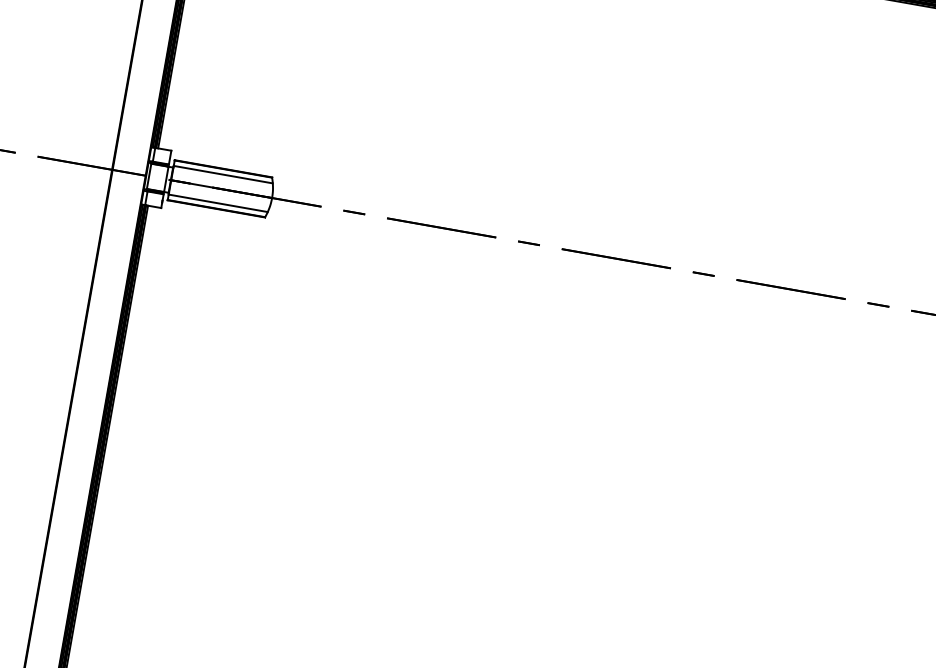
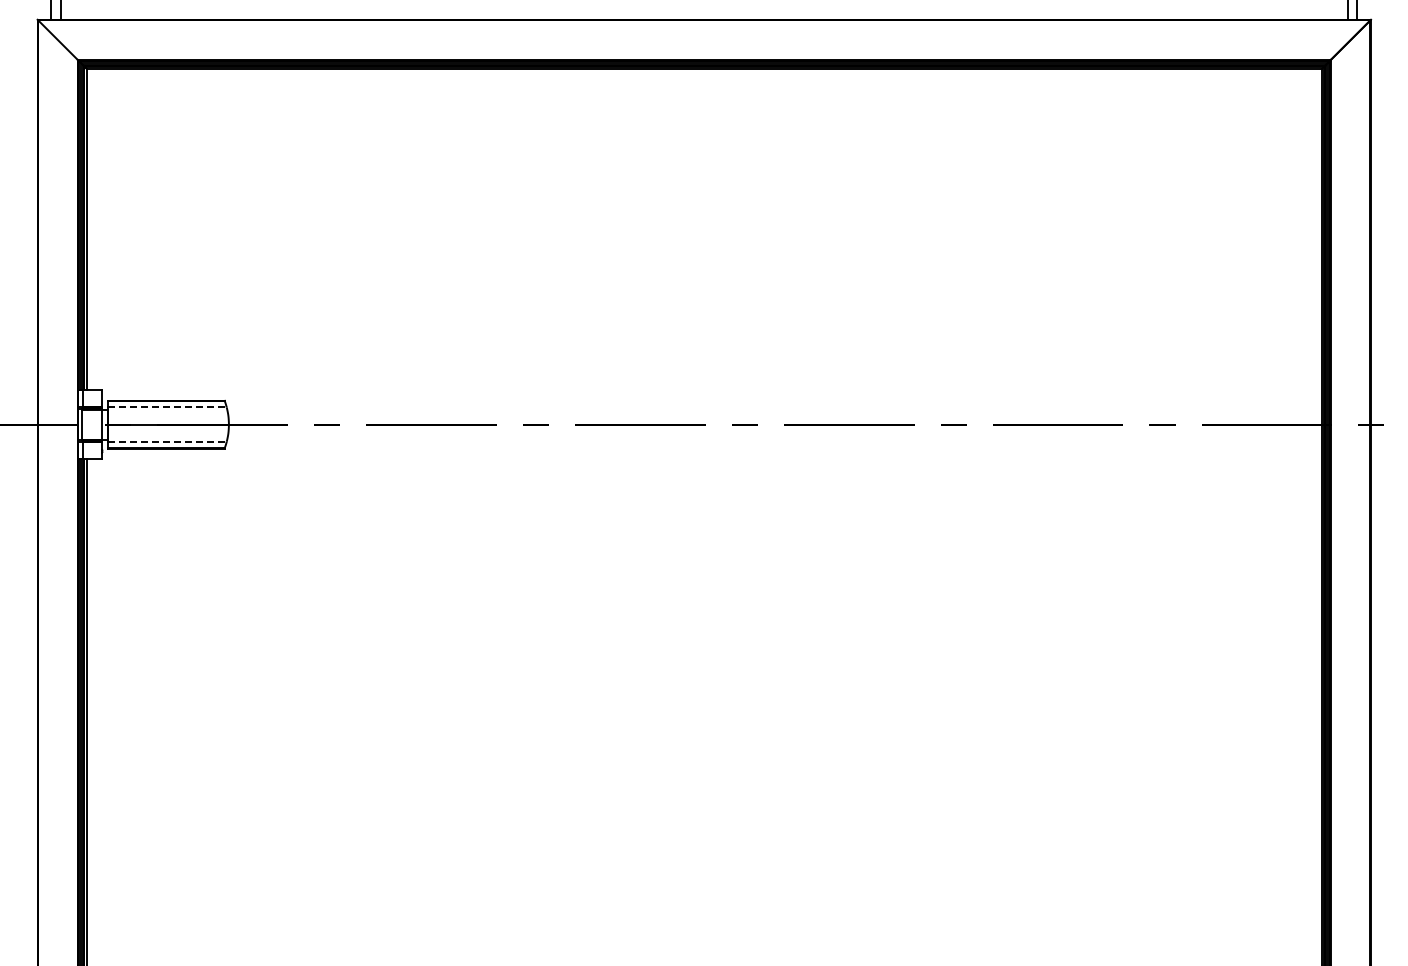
line: (224, 174) -> (168, 407), solid -> dashed
line: (219, 203) -> (168, 441), solid -> dashed

